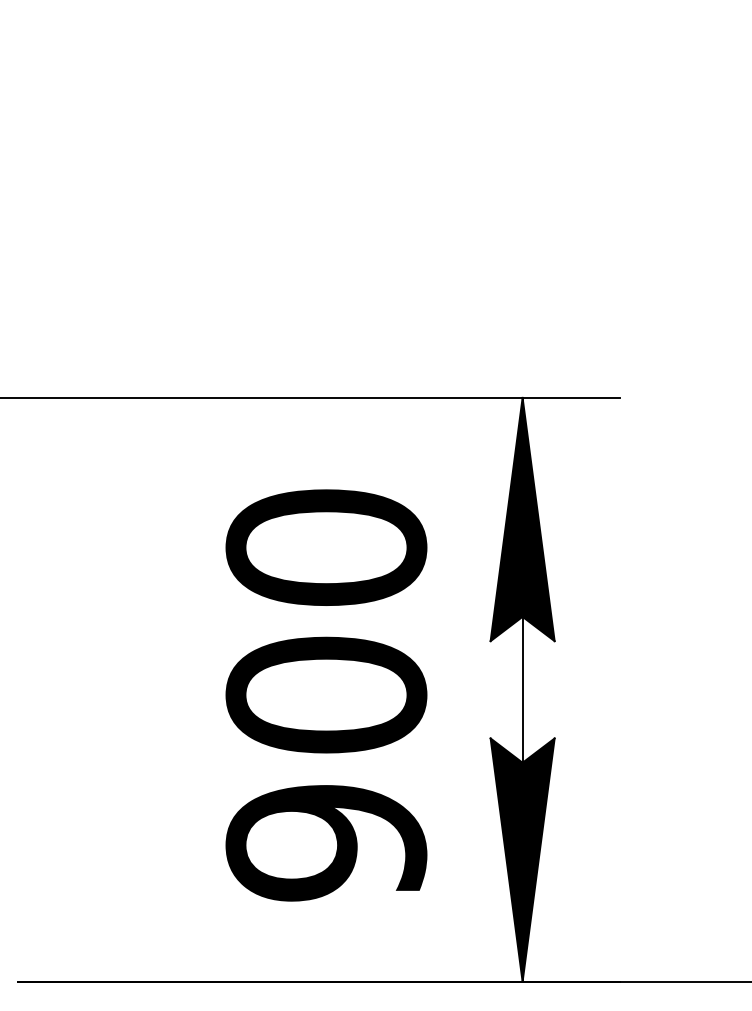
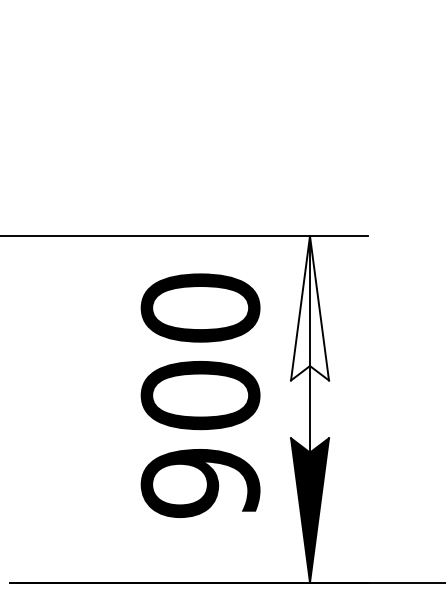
fill: (523, 519) -> (310, 308), removed
text: (326, 695) -> (200, 395), moved

